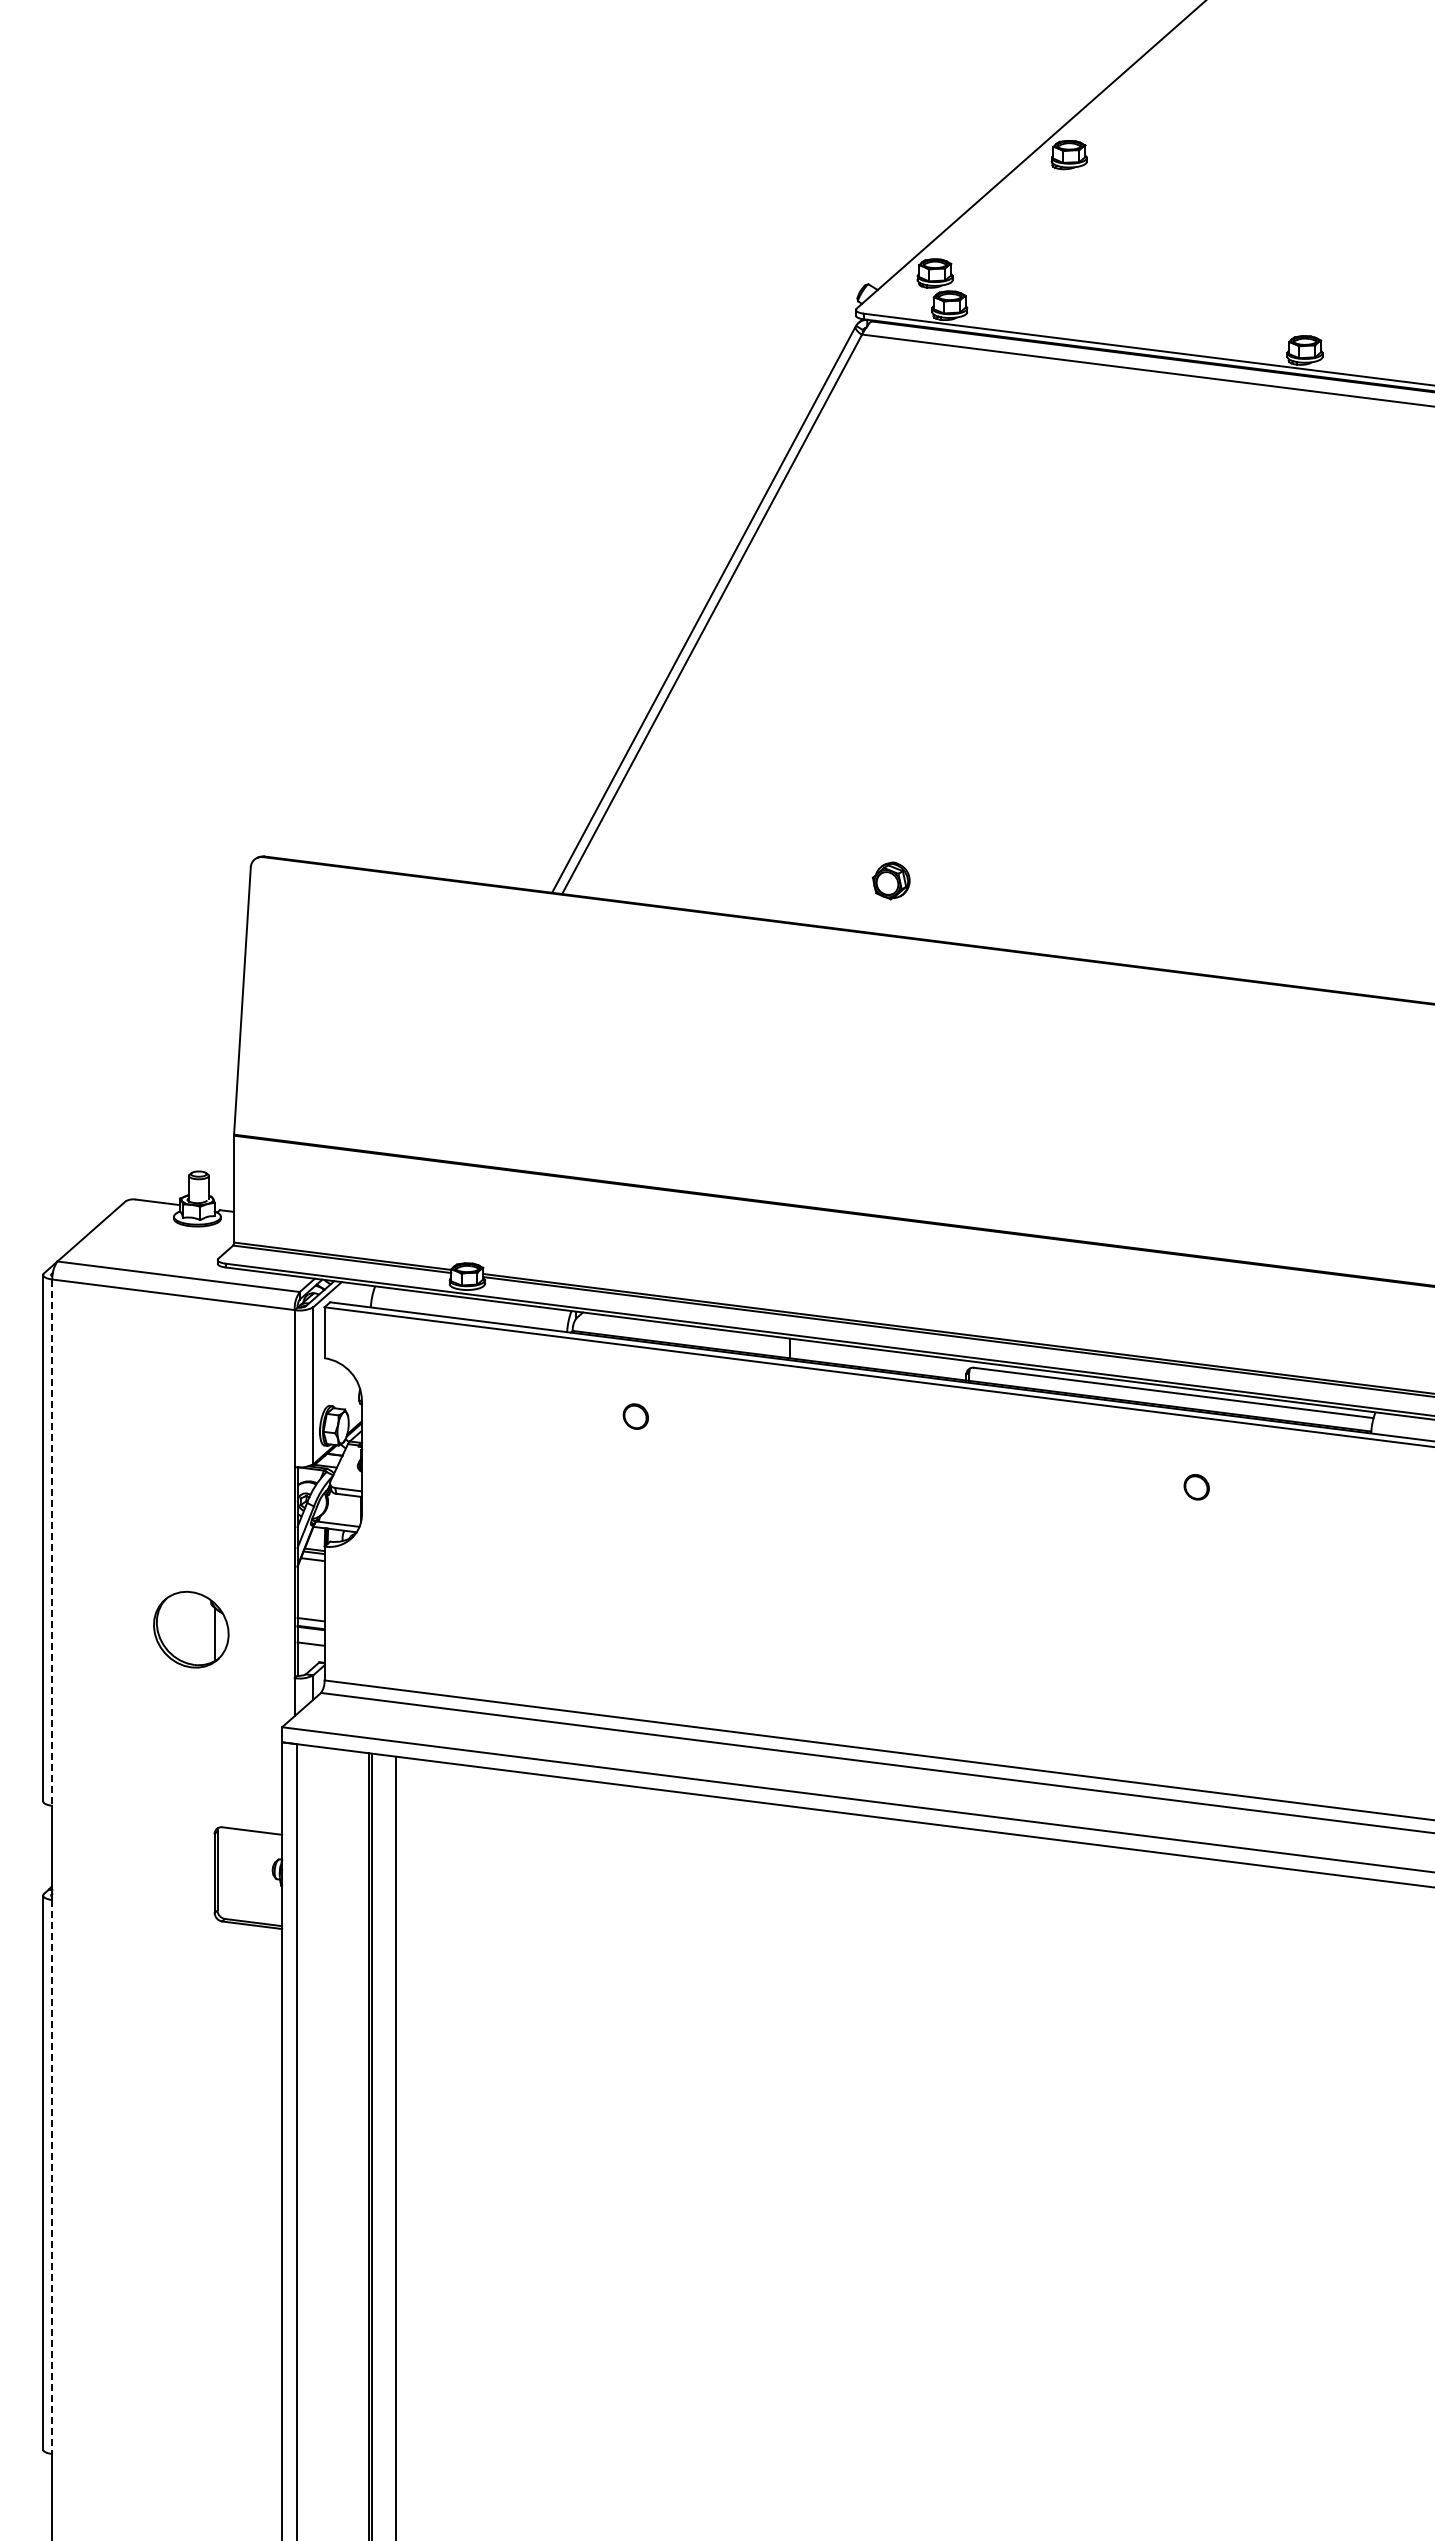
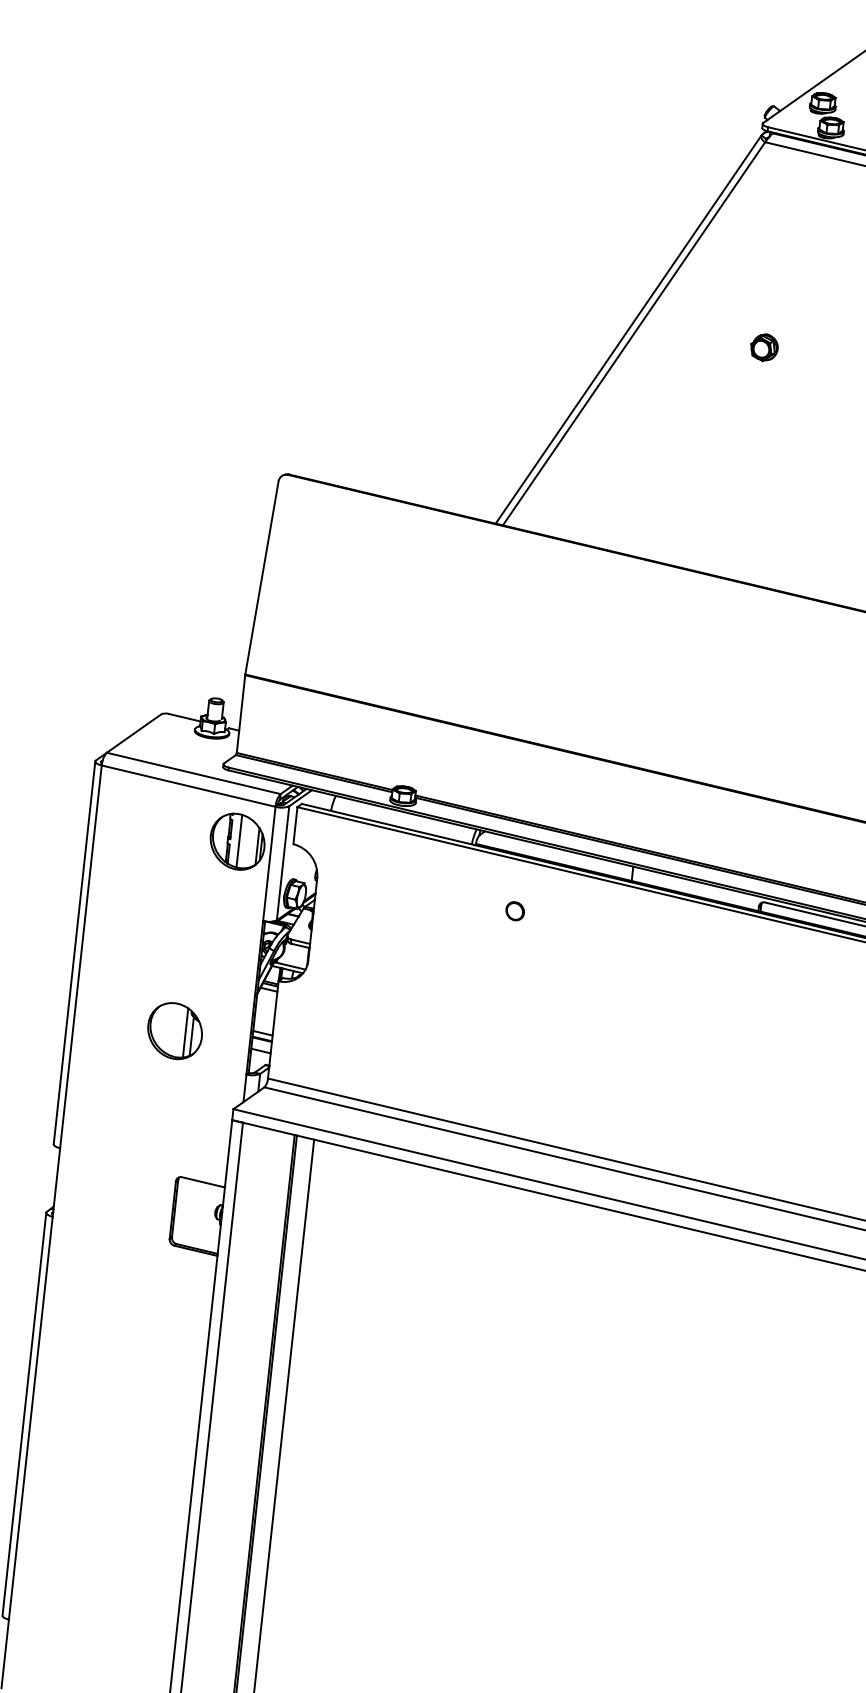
part: (890, 880) -> (763, 347), moved
part: (248, 1362) -> (237, 841), added
line: (52, 1543) -> (80, 957), dashed -> solid
line: (205, 1630) -> (185, 1032), added
line: (52, 2177) -> (30, 1418), dashed -> solid

